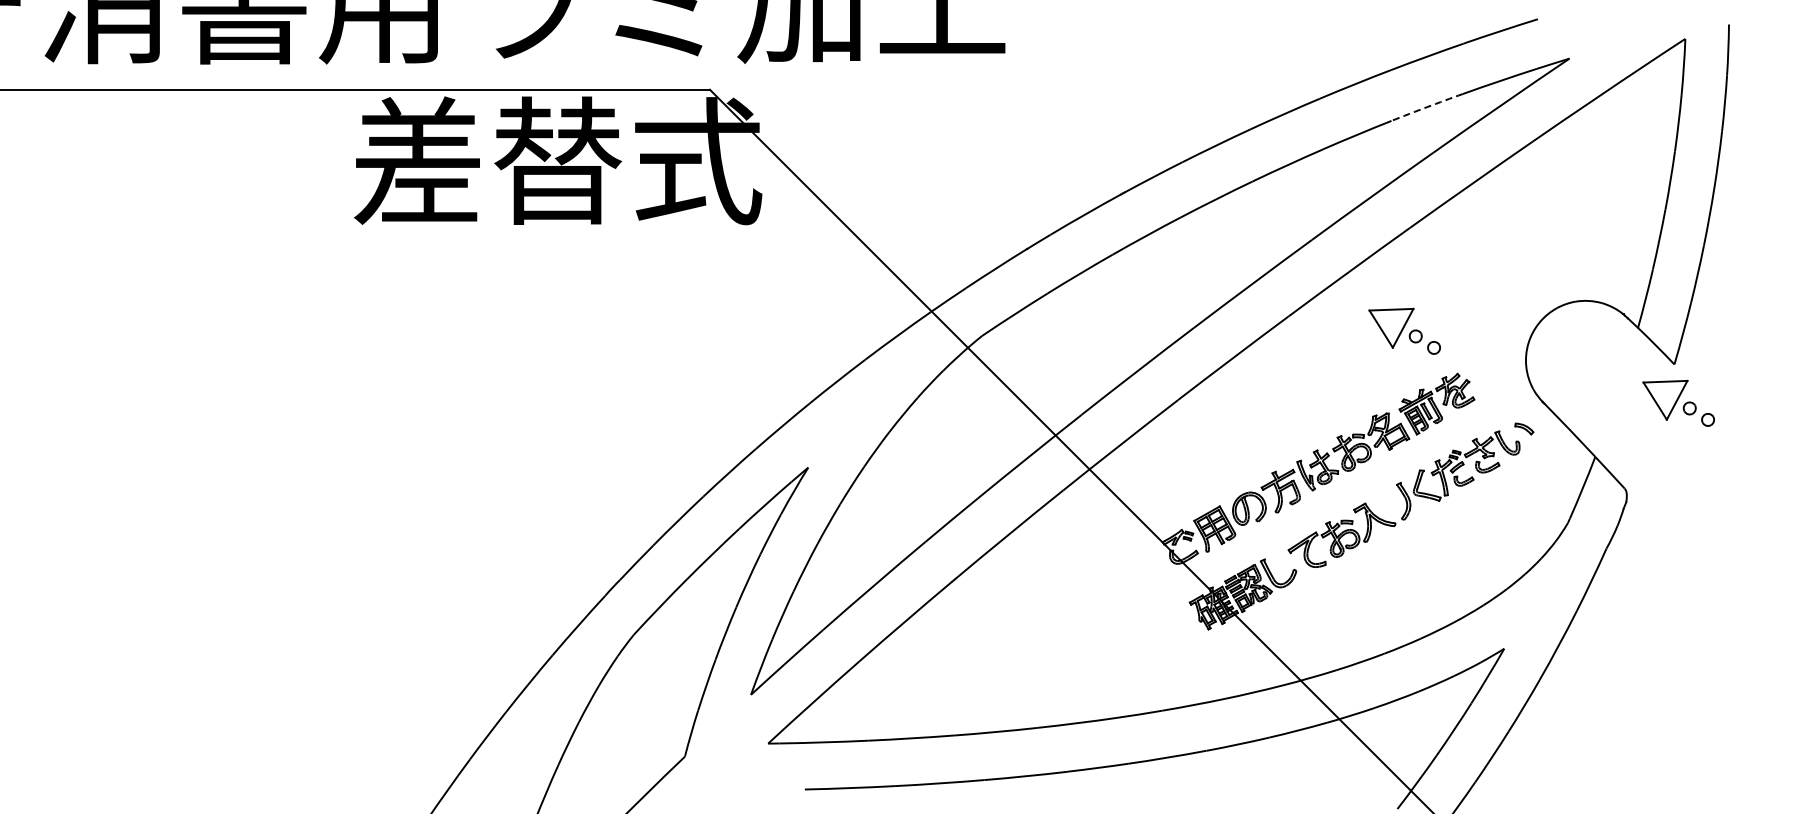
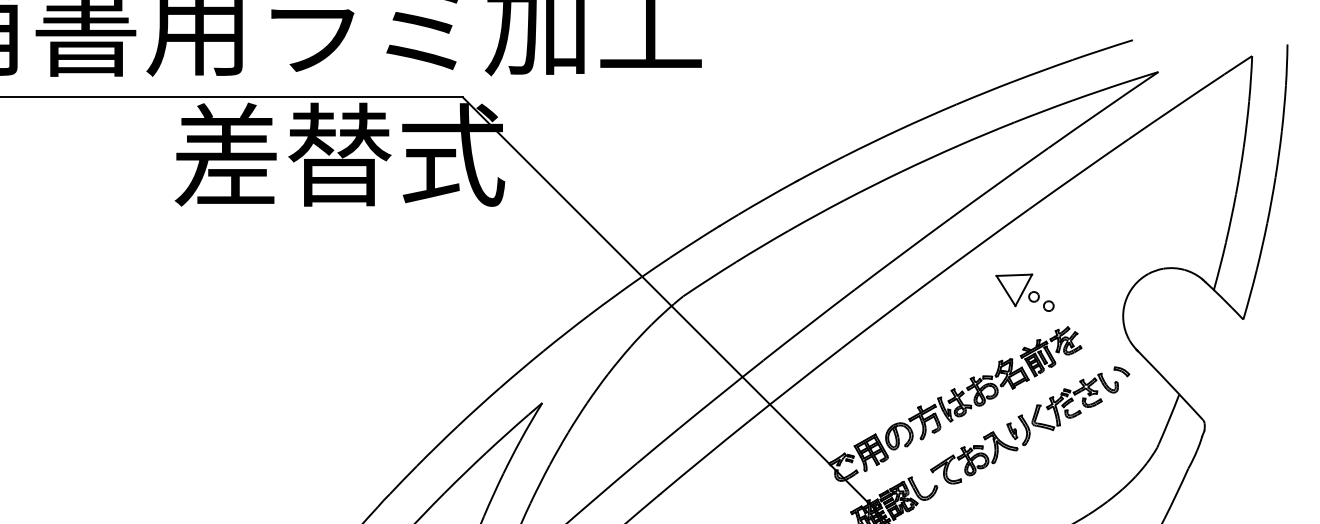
arc: (1427, 107) -> (1043, 111), dashed -> solid
part: (1678, 402) -> (1246, 350), removed
part: (1389, 502) -> (1012, 431), added

